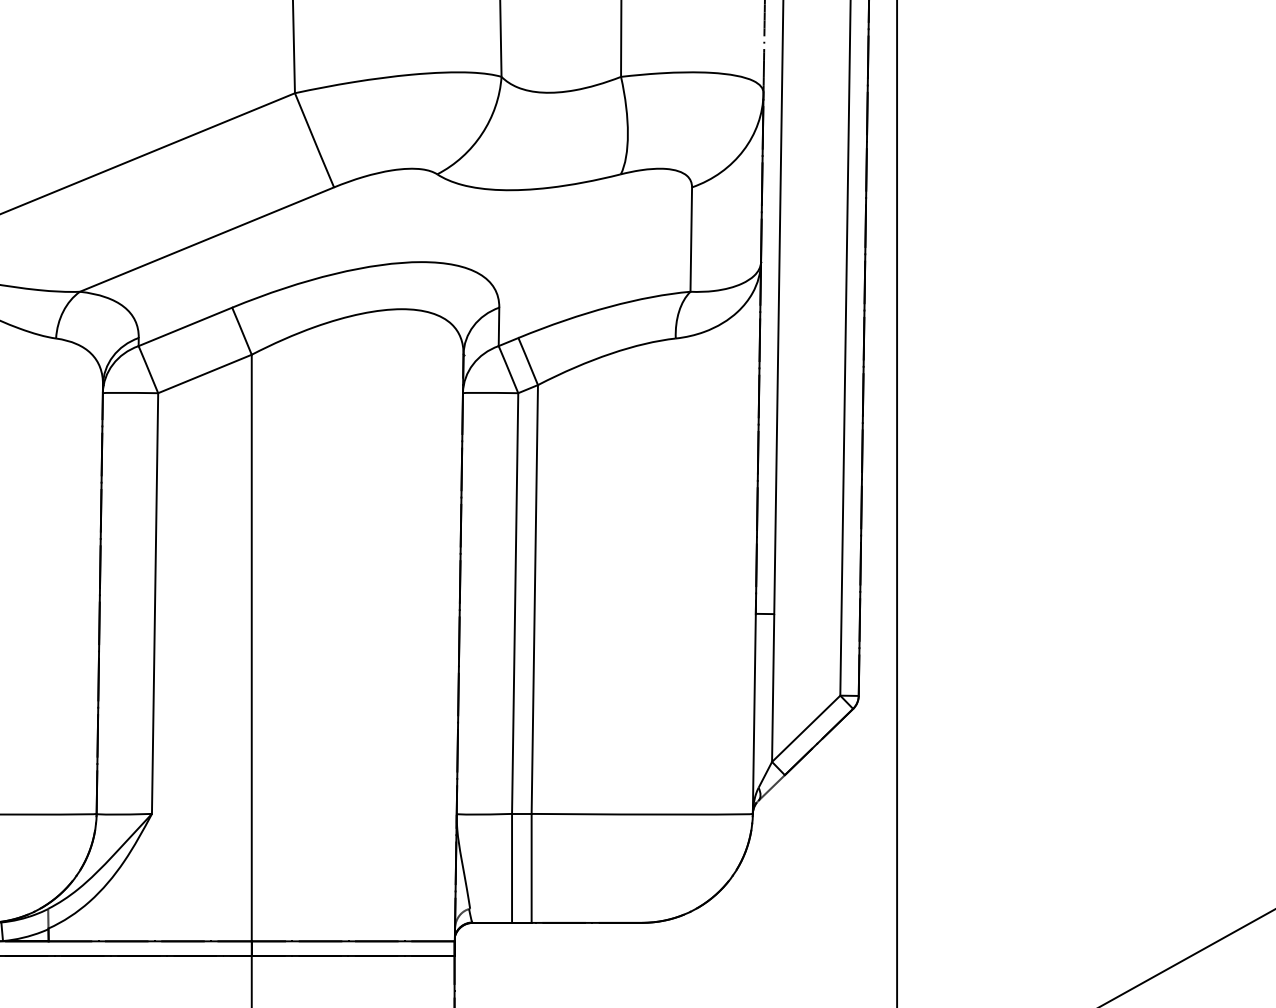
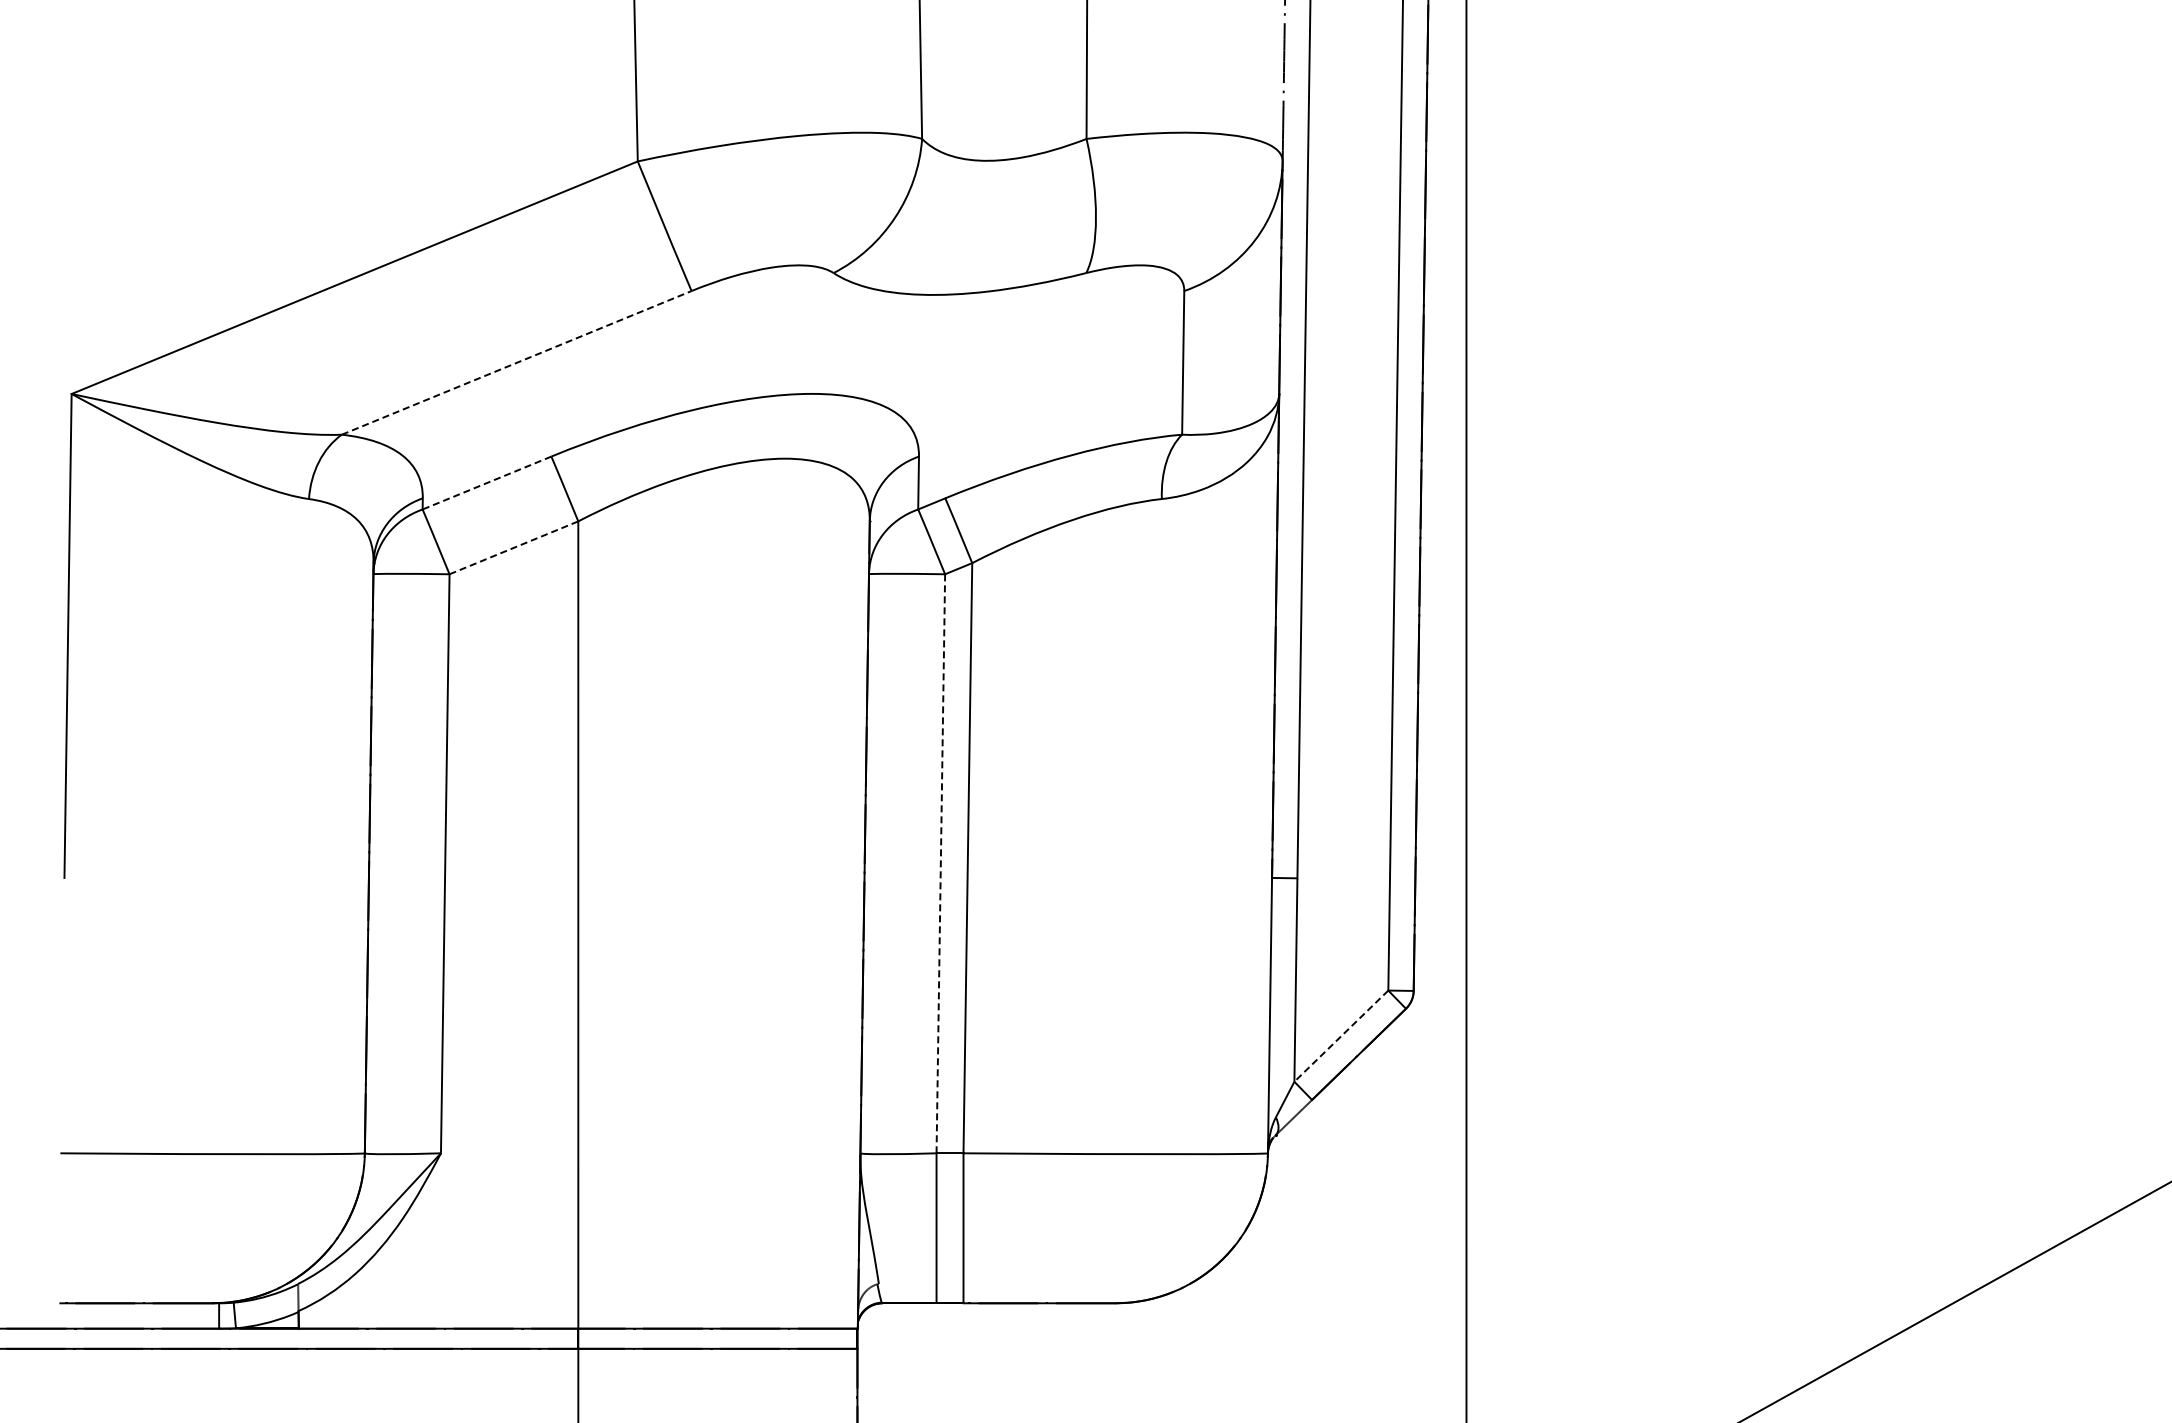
line: (207, 239) -> (517, 362), solid -> dashed
line: (185, 327) -> (487, 483), solid -> dashed
line: (204, 373) -> (513, 547), solid -> dashed
line: (514, 603) -> (940, 863), solid -> dashed
line: (806, 729) -> (1341, 1036), solid -> dashed

